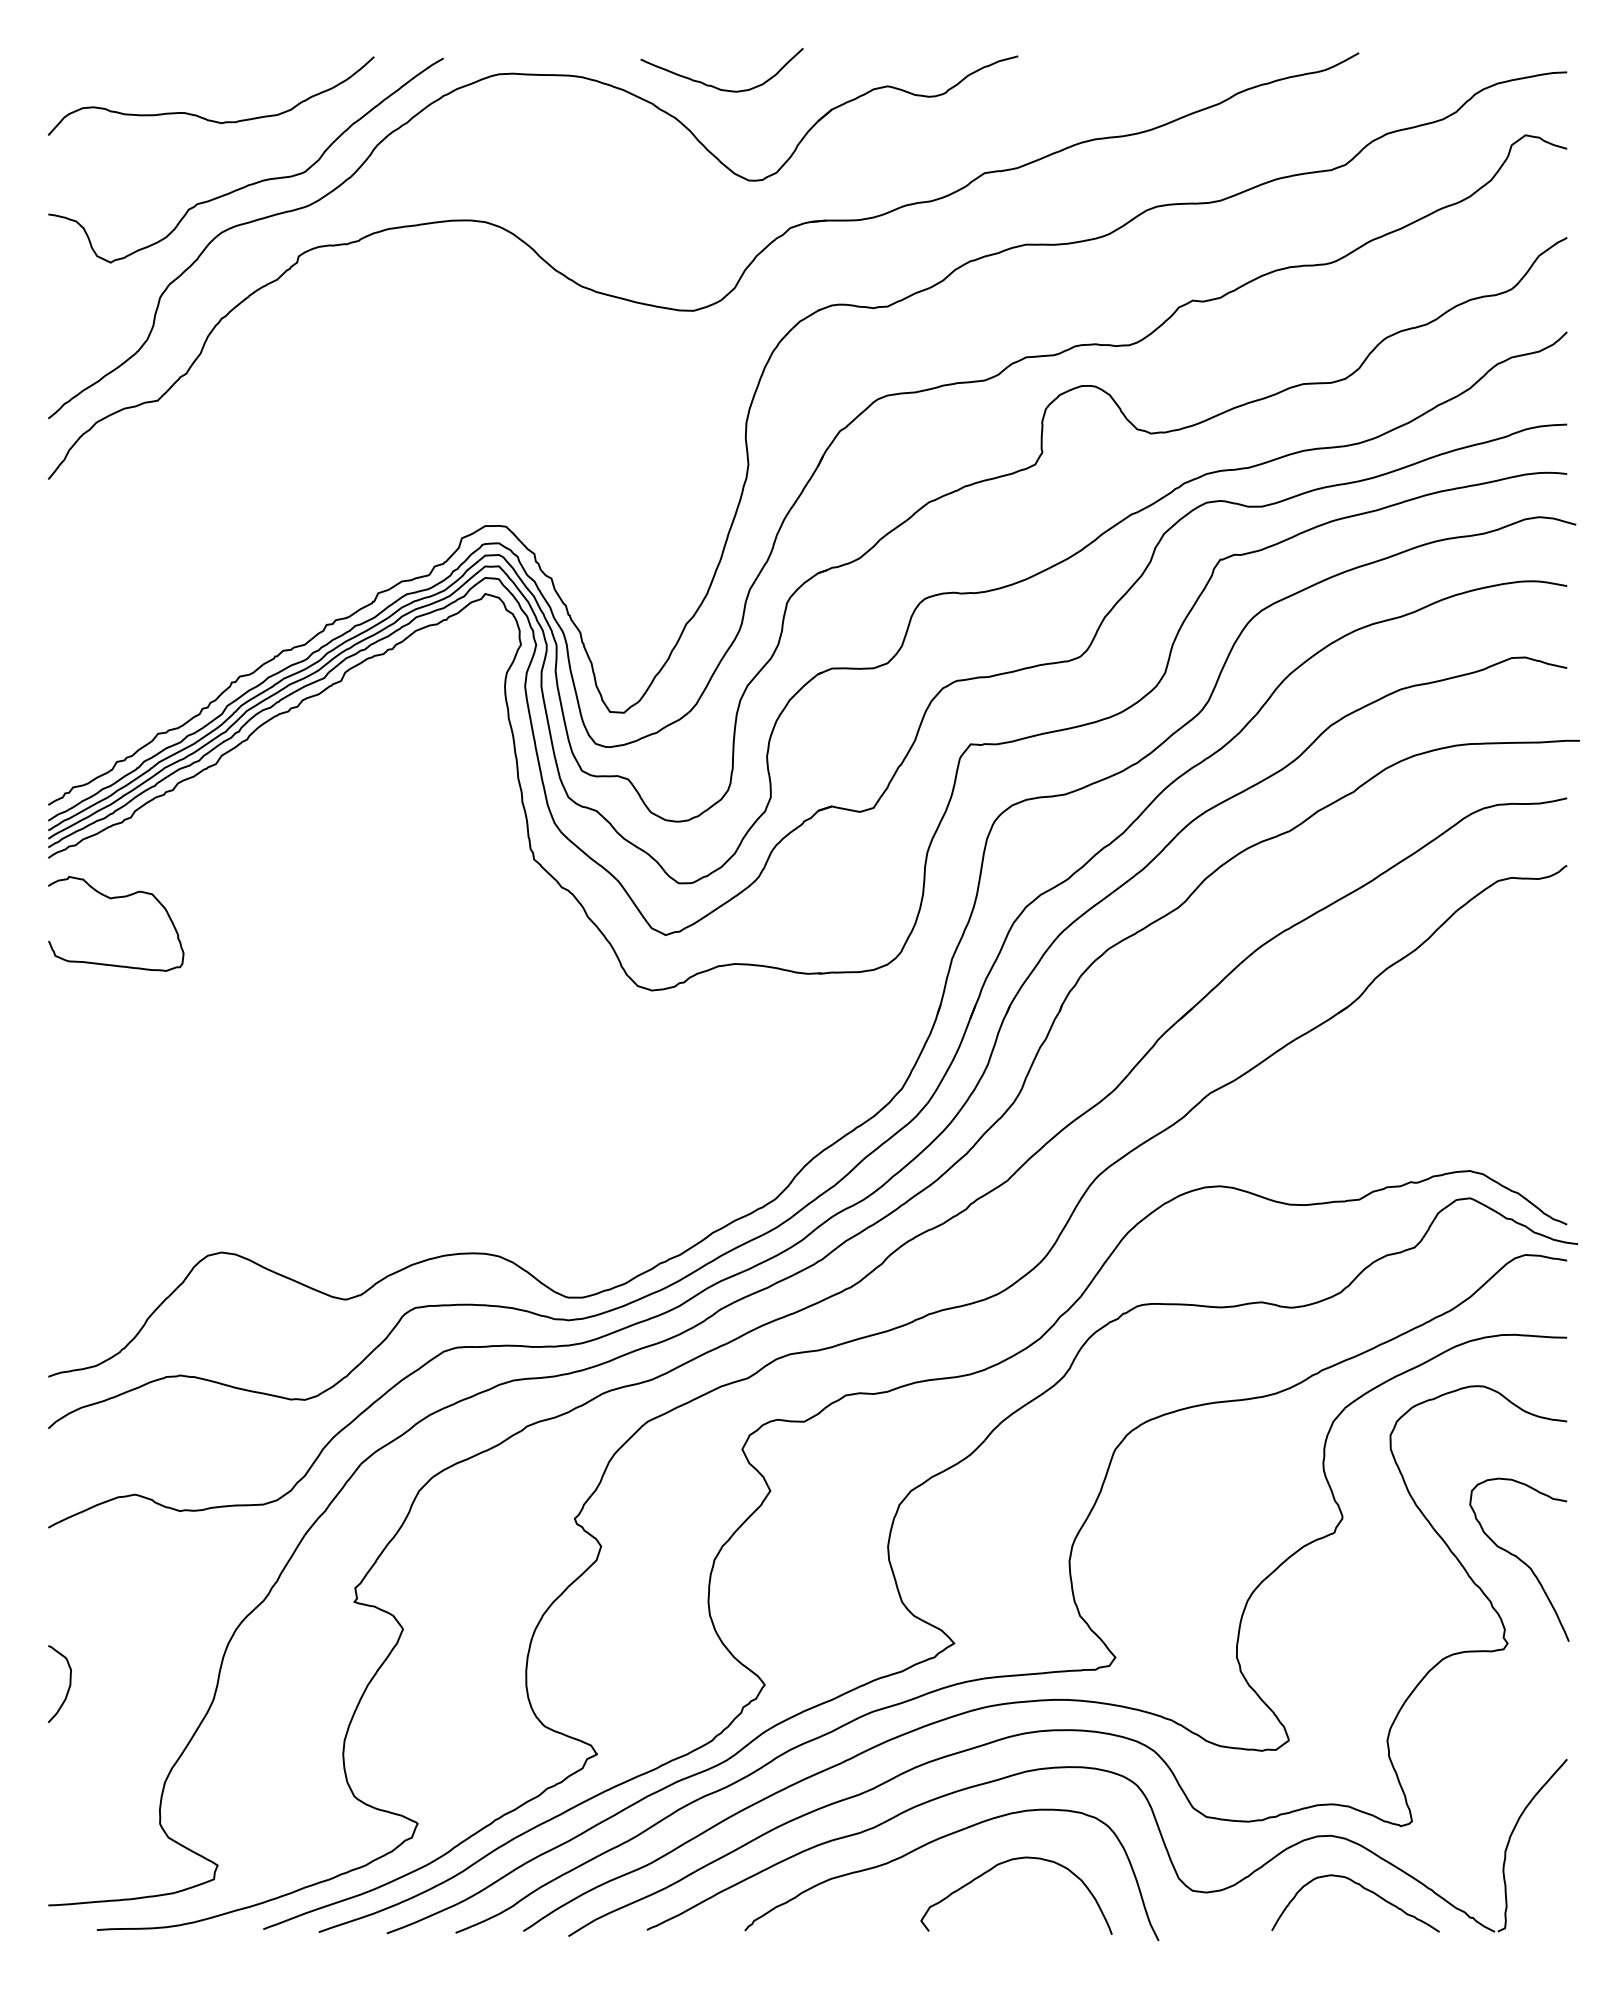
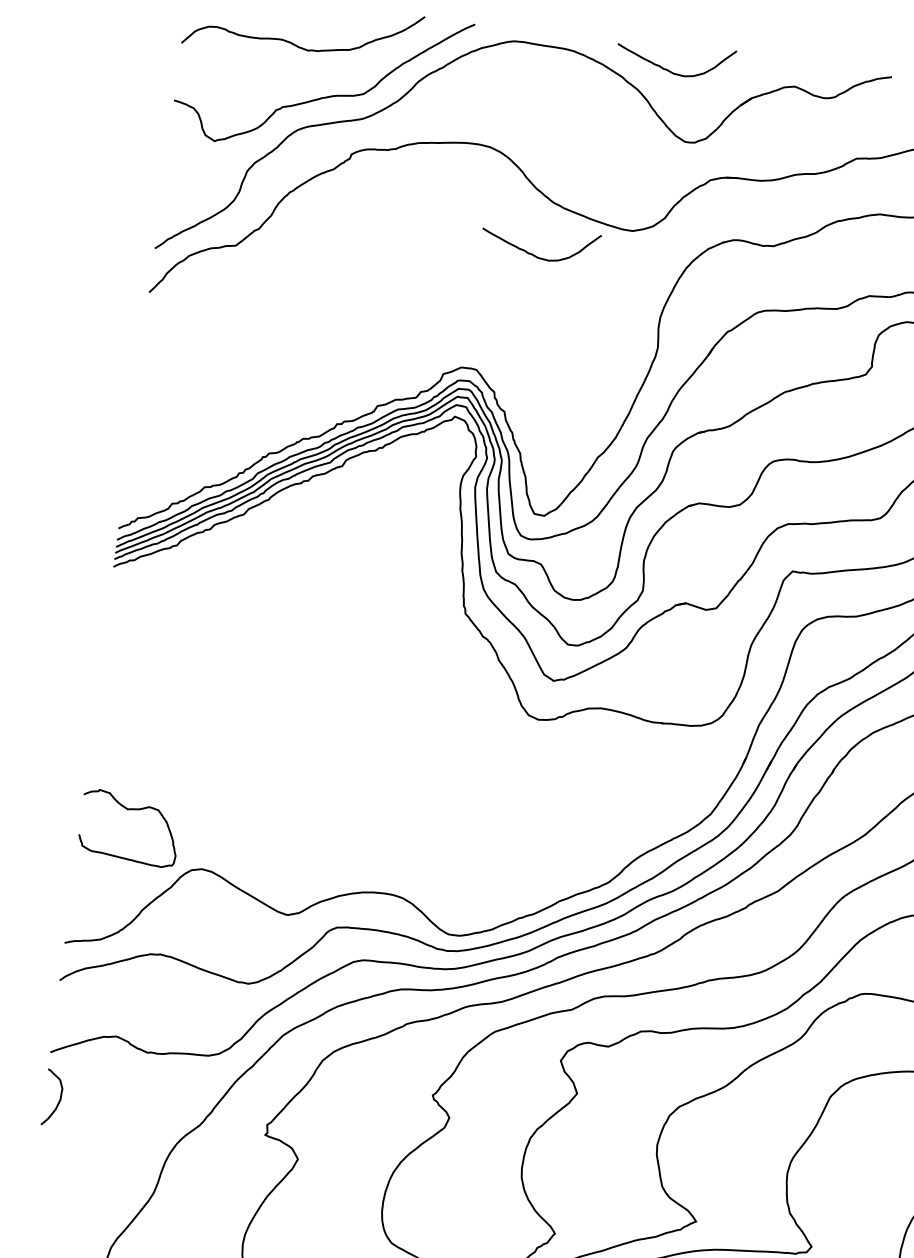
curve: (562, 359) -> (533, 253), added
curve: (111, 899) -> (128, 810), moved
curve: (68, 1687) -> (58, 1101), moved

